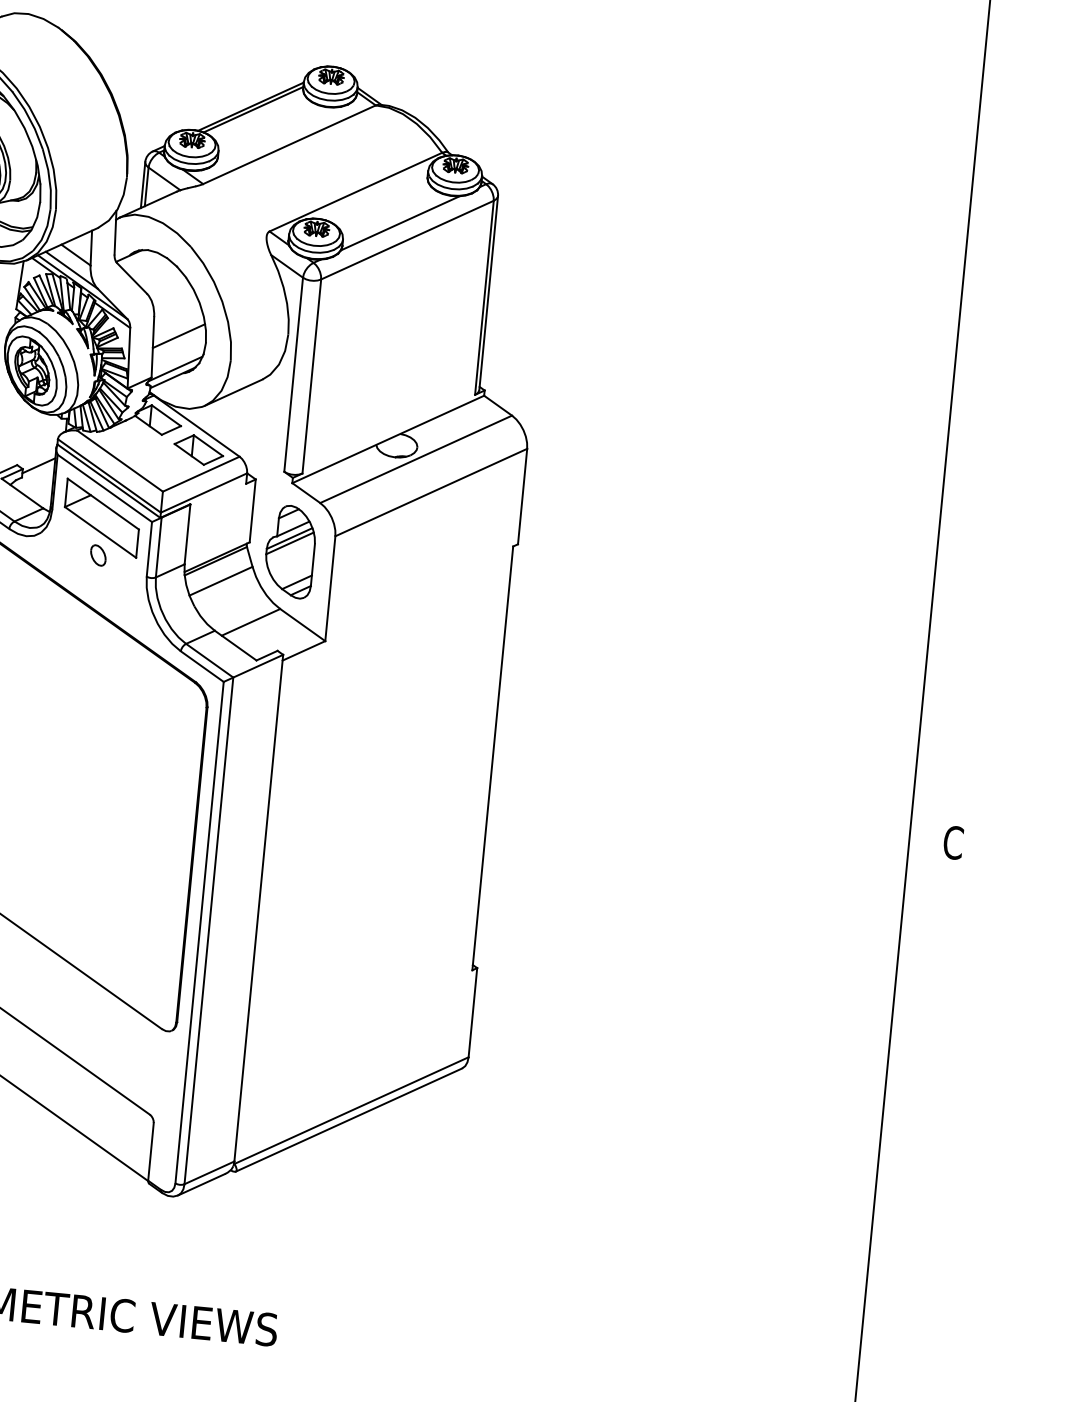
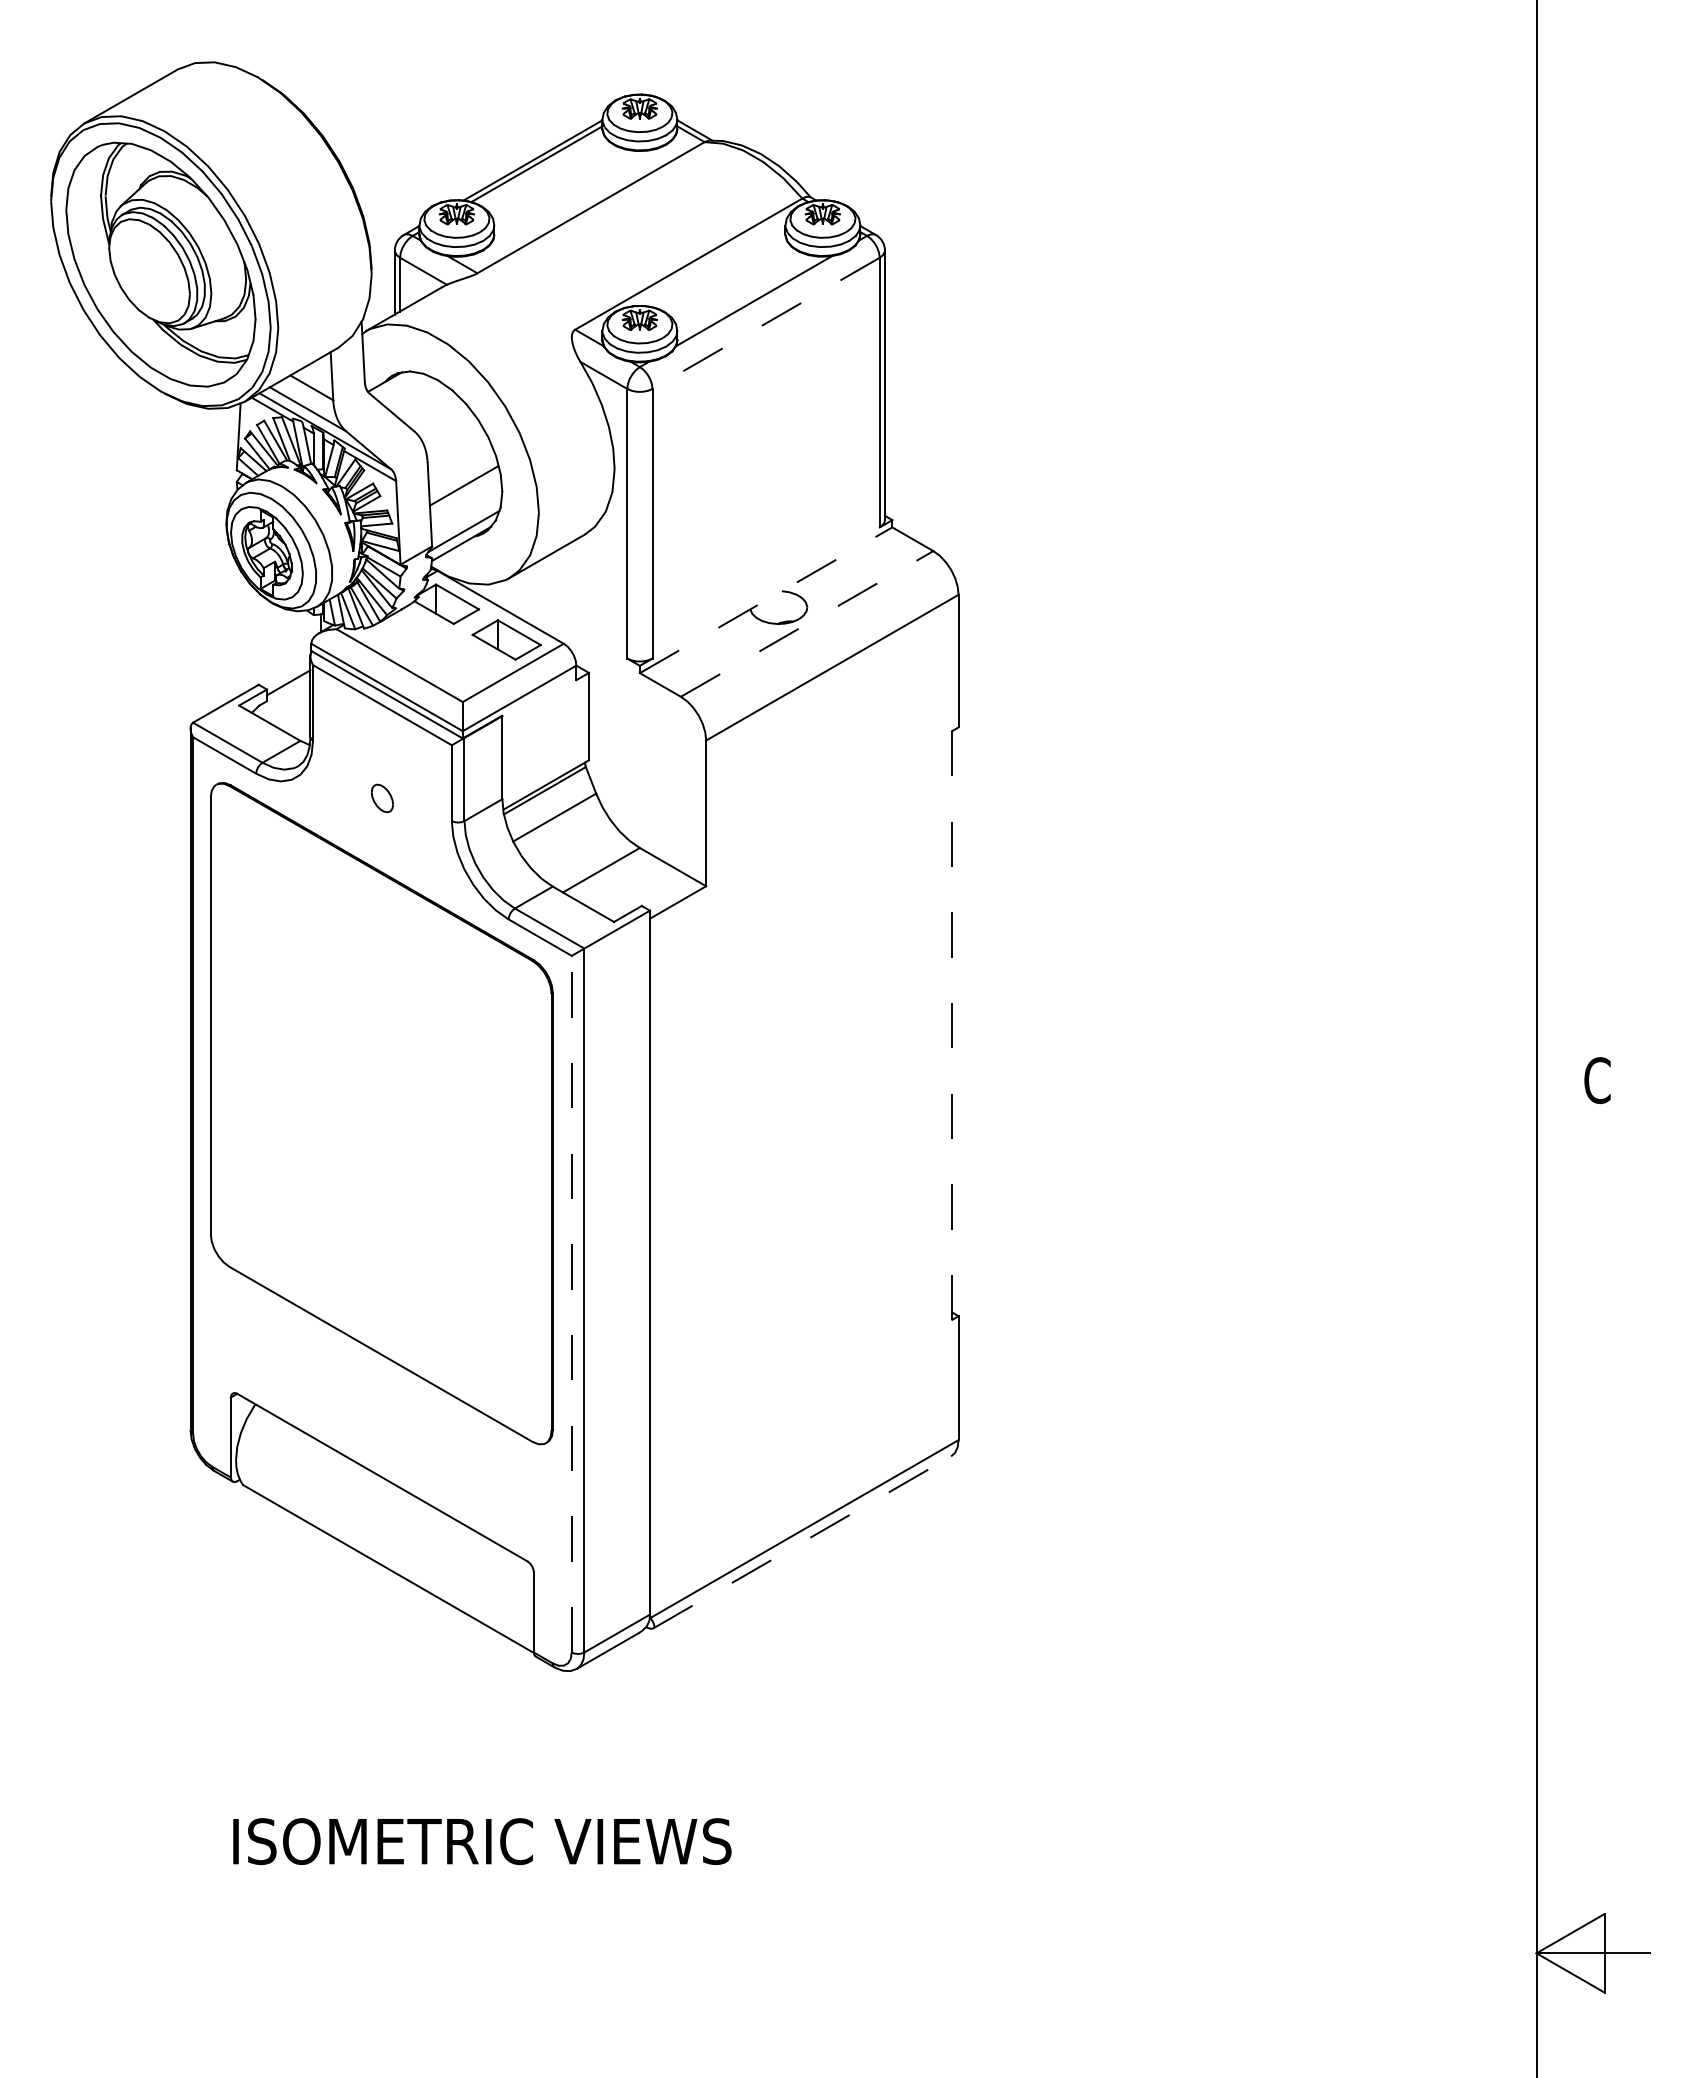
line: (407, 240) -> (765, 323), solid -> dashed
line: (388, 439) -> (766, 600), solid -> dashed
line: (416, 459) -> (807, 623), solid -> dashed
part: (102, 518) -> (382, 746), removed
part: (290, 551) -> (646, 767), removed
line: (492, 758) -> (952, 1025), solid -> dashed
line: (199, 932) -> (571, 1303), solid -> dashed
line: (349, 1120) -> (802, 1542), solid -> dashed

